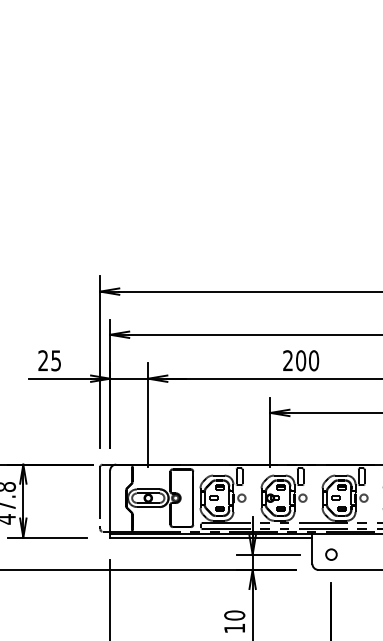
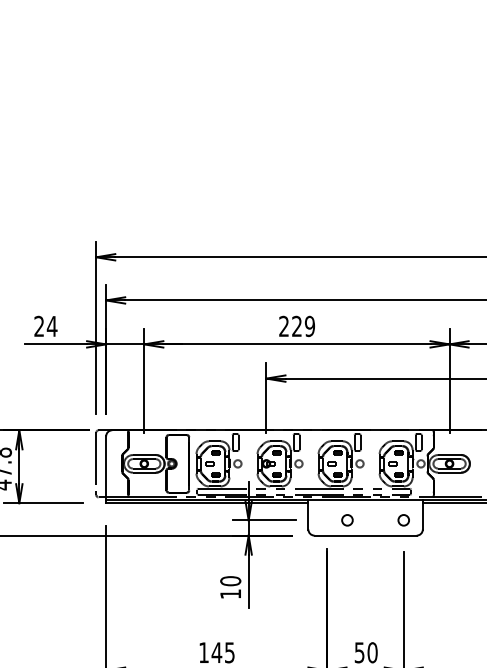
text: (55, 360) -> (51, 326), 25 -> 24
text: (307, 360) -> (303, 326), 200 -> 229
circle: (331, 554) -> (347, 520), moved

